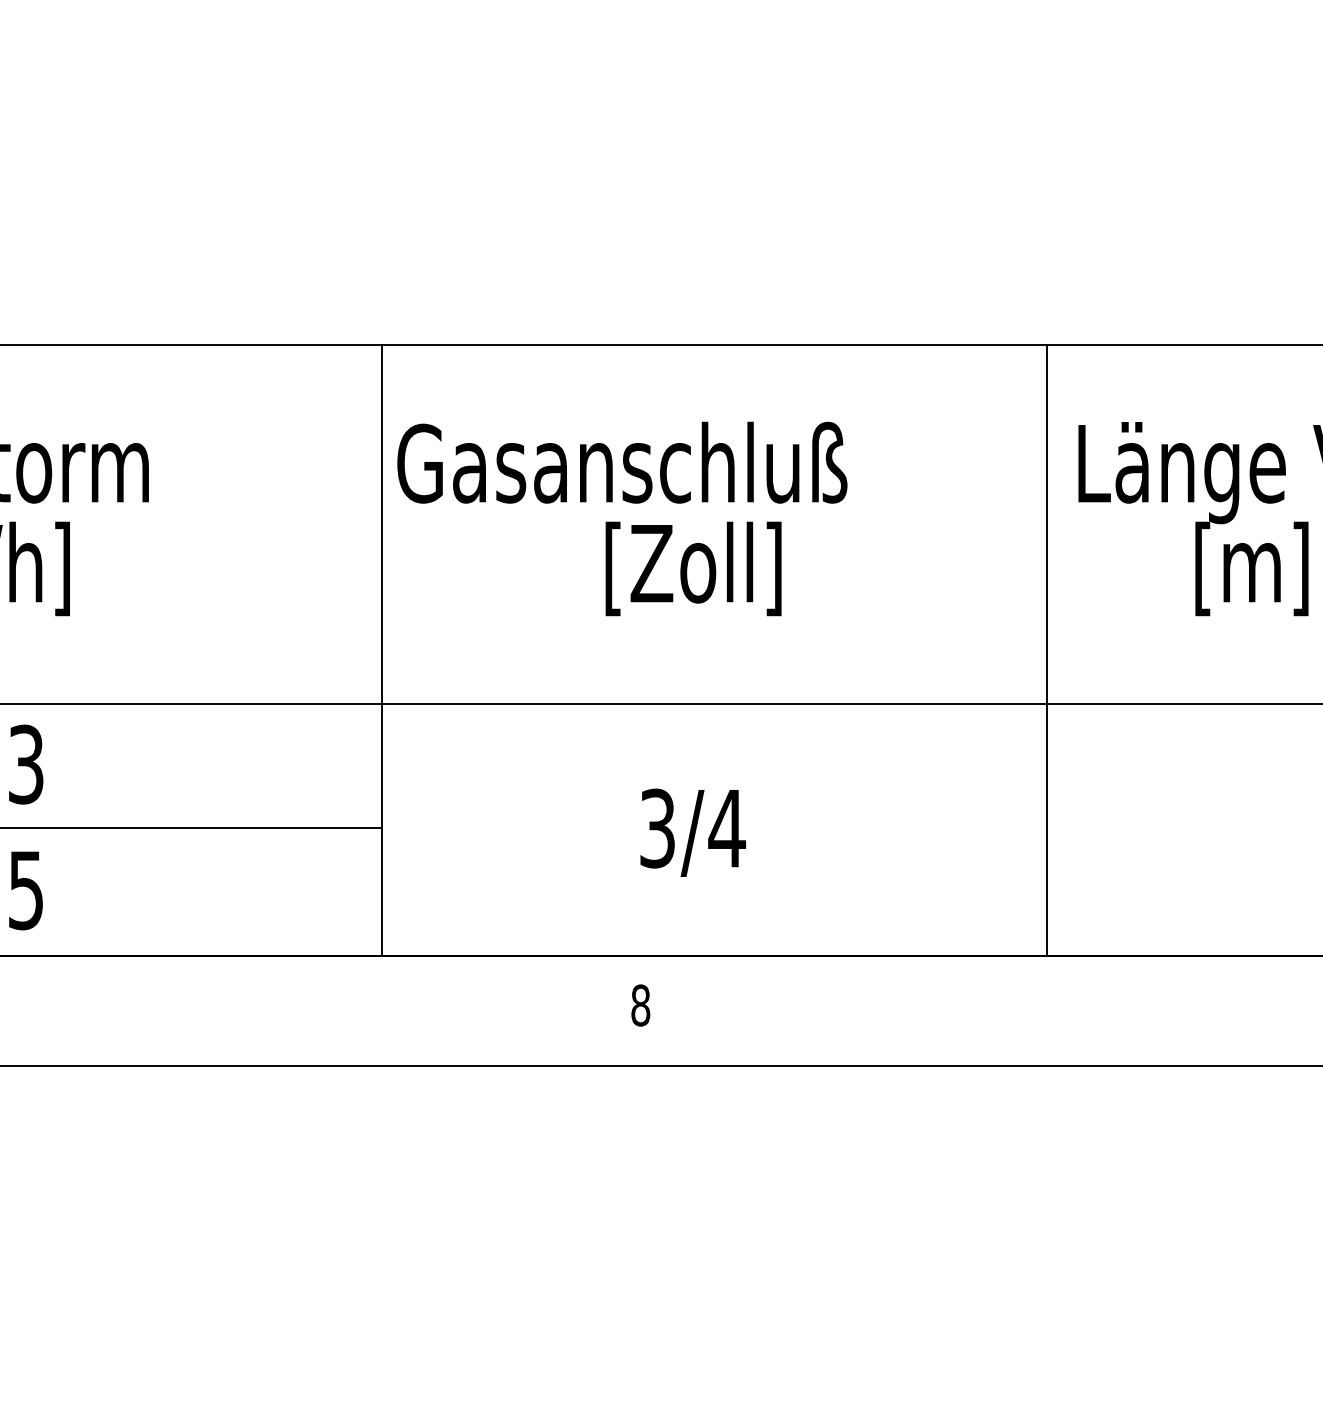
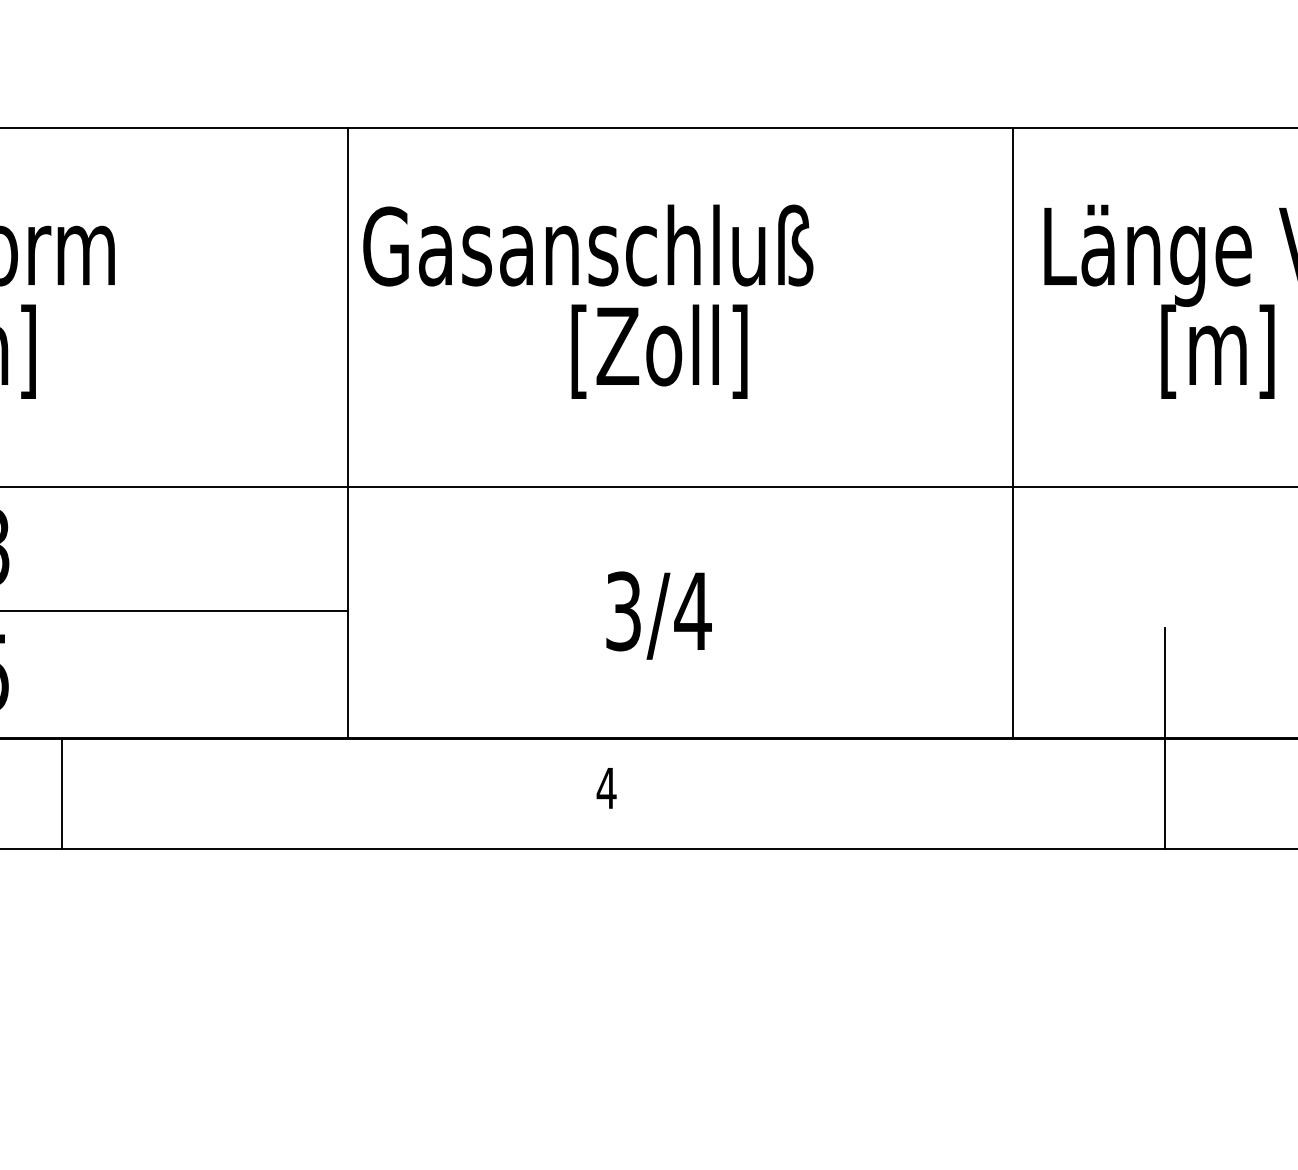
line: (1198, 955) -> (1164, 738), added
text: (640, 1005) -> (606, 788), 8 -> 4
line: (95, 1010) -> (61, 793), added

